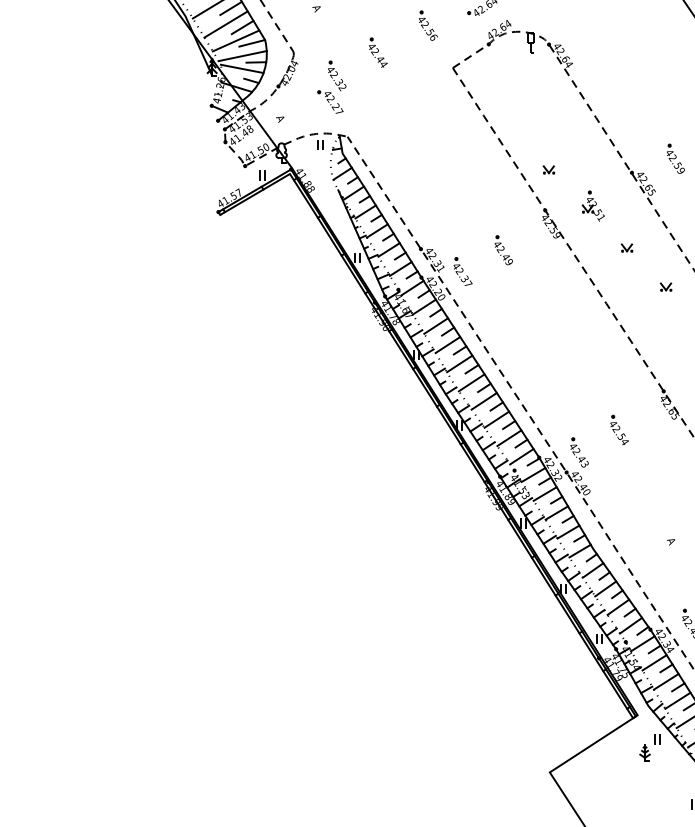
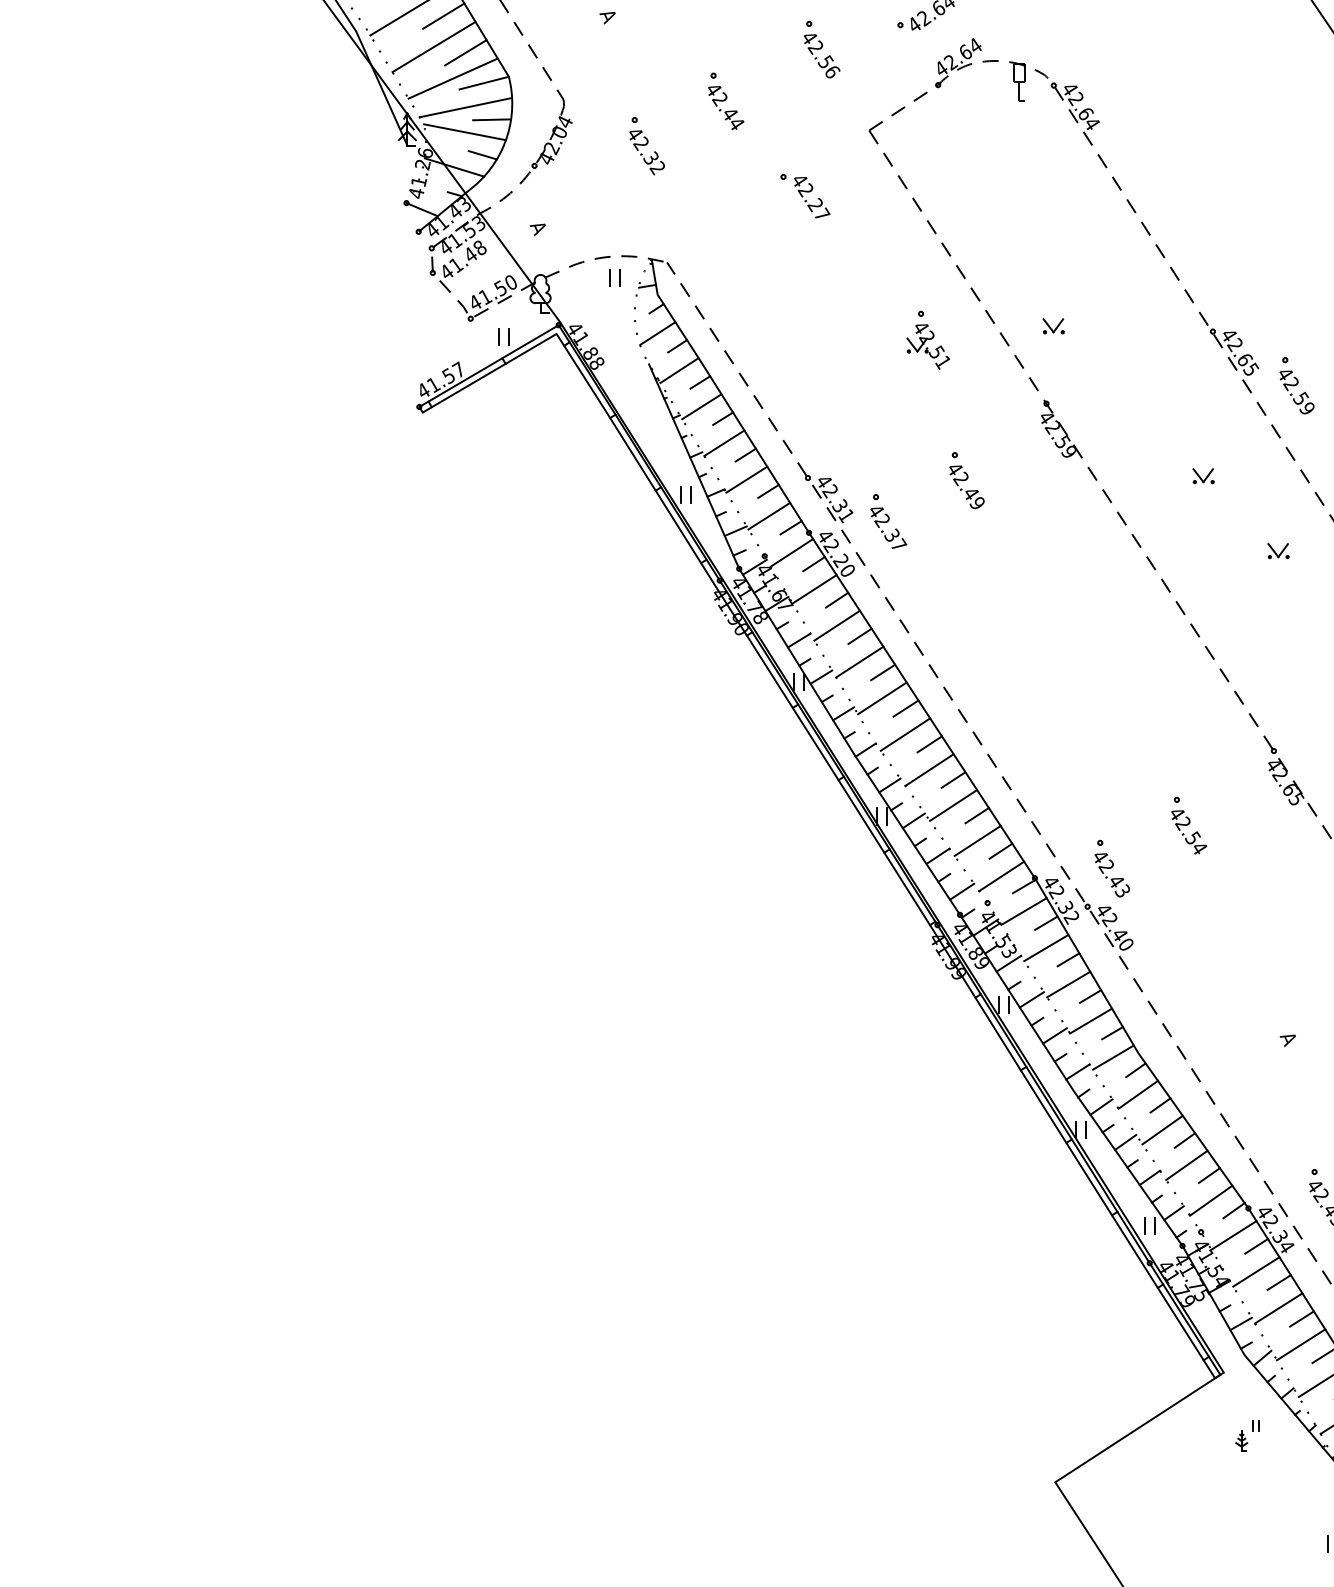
part: (330, 101) -> (805, 194), moved
part: (675, 158) -> (1296, 384), moved
part: (592, 205) -> (926, 338), moved
part: (649, 747) -> (1246, 1434), size x0.6

